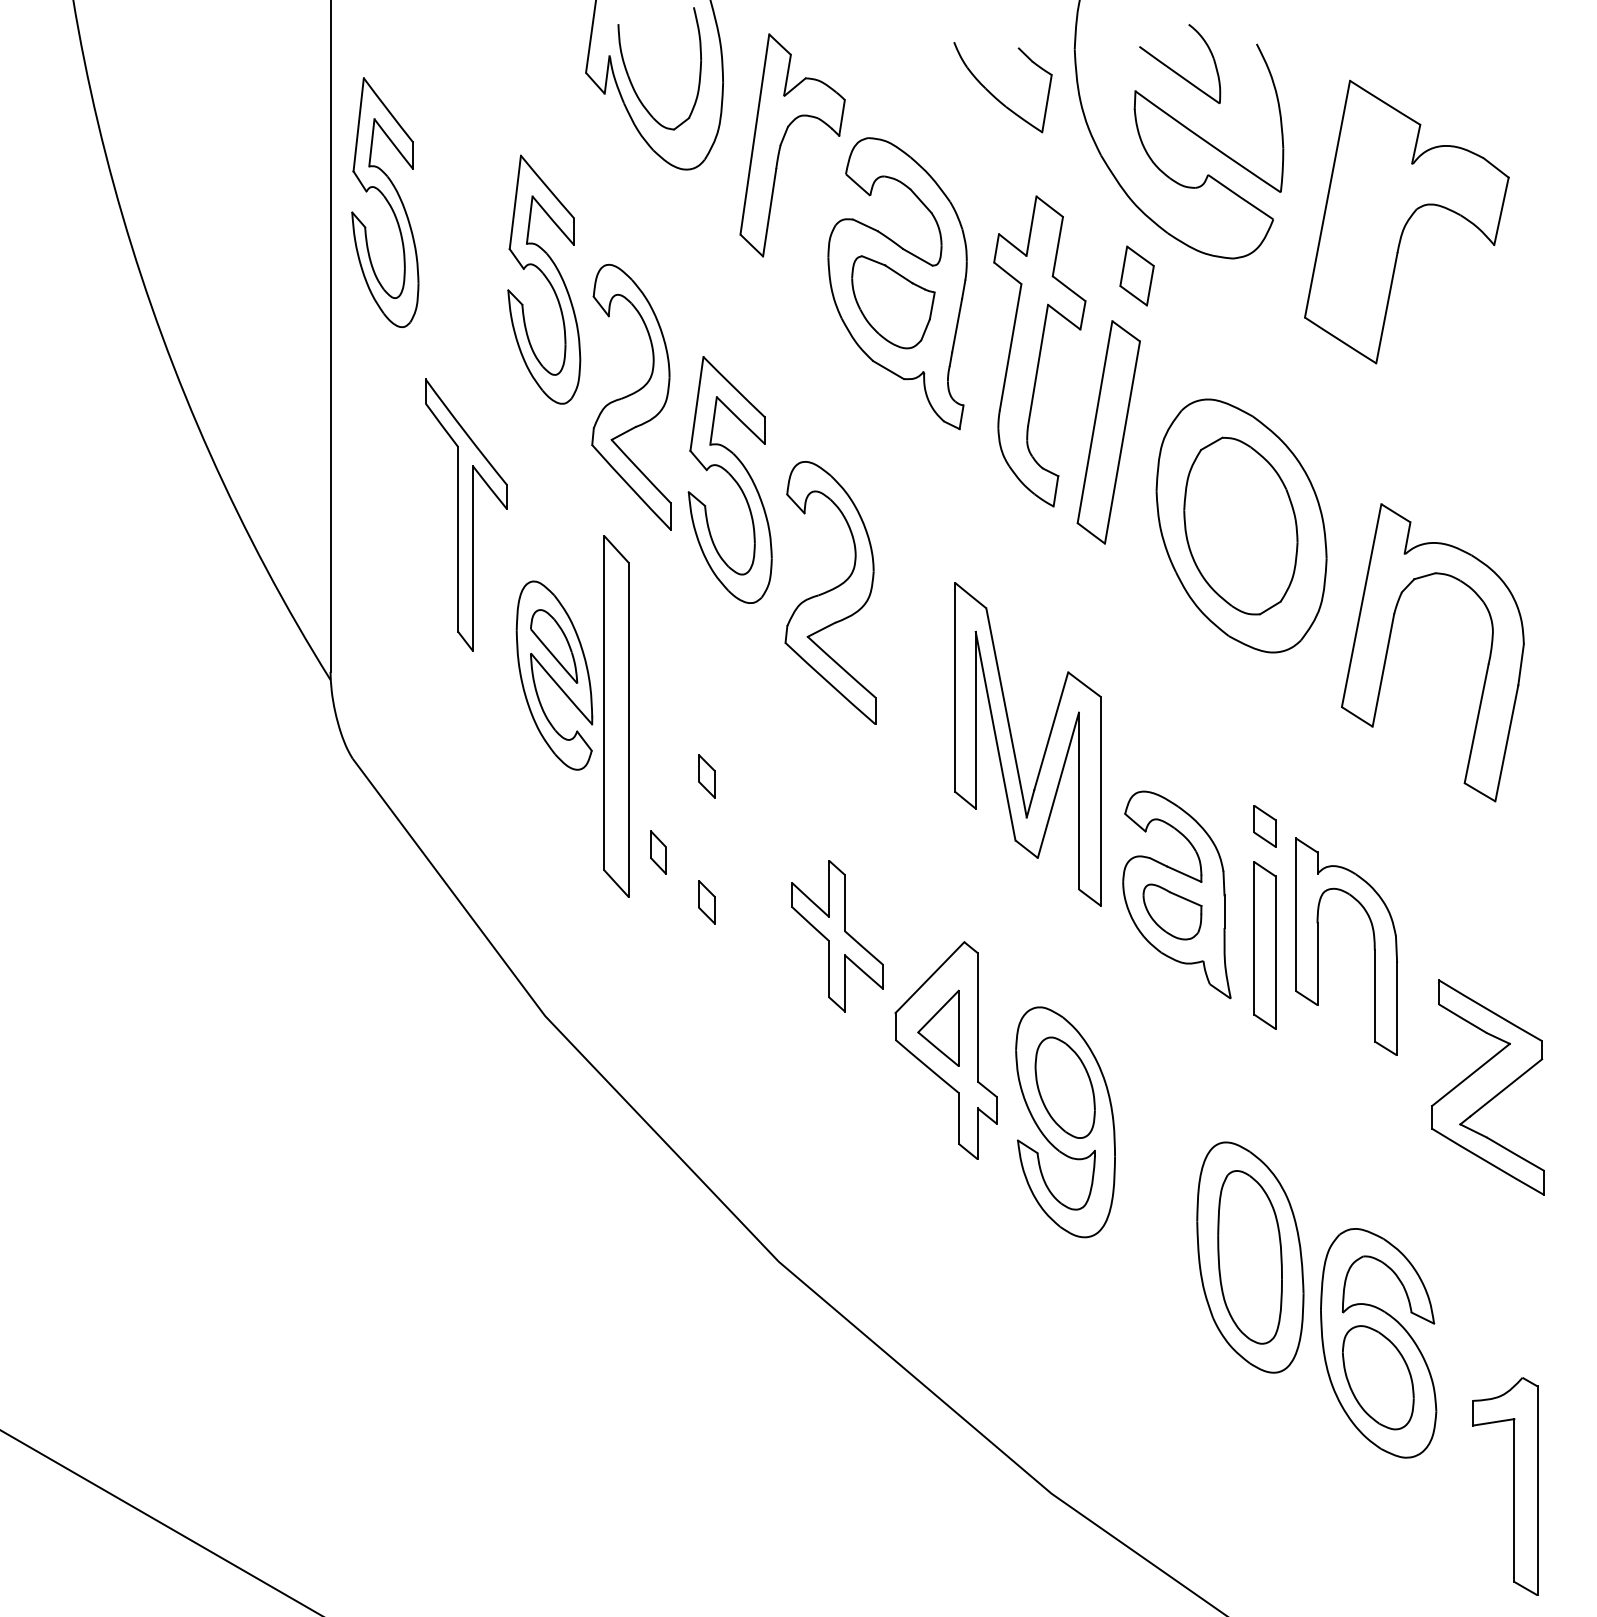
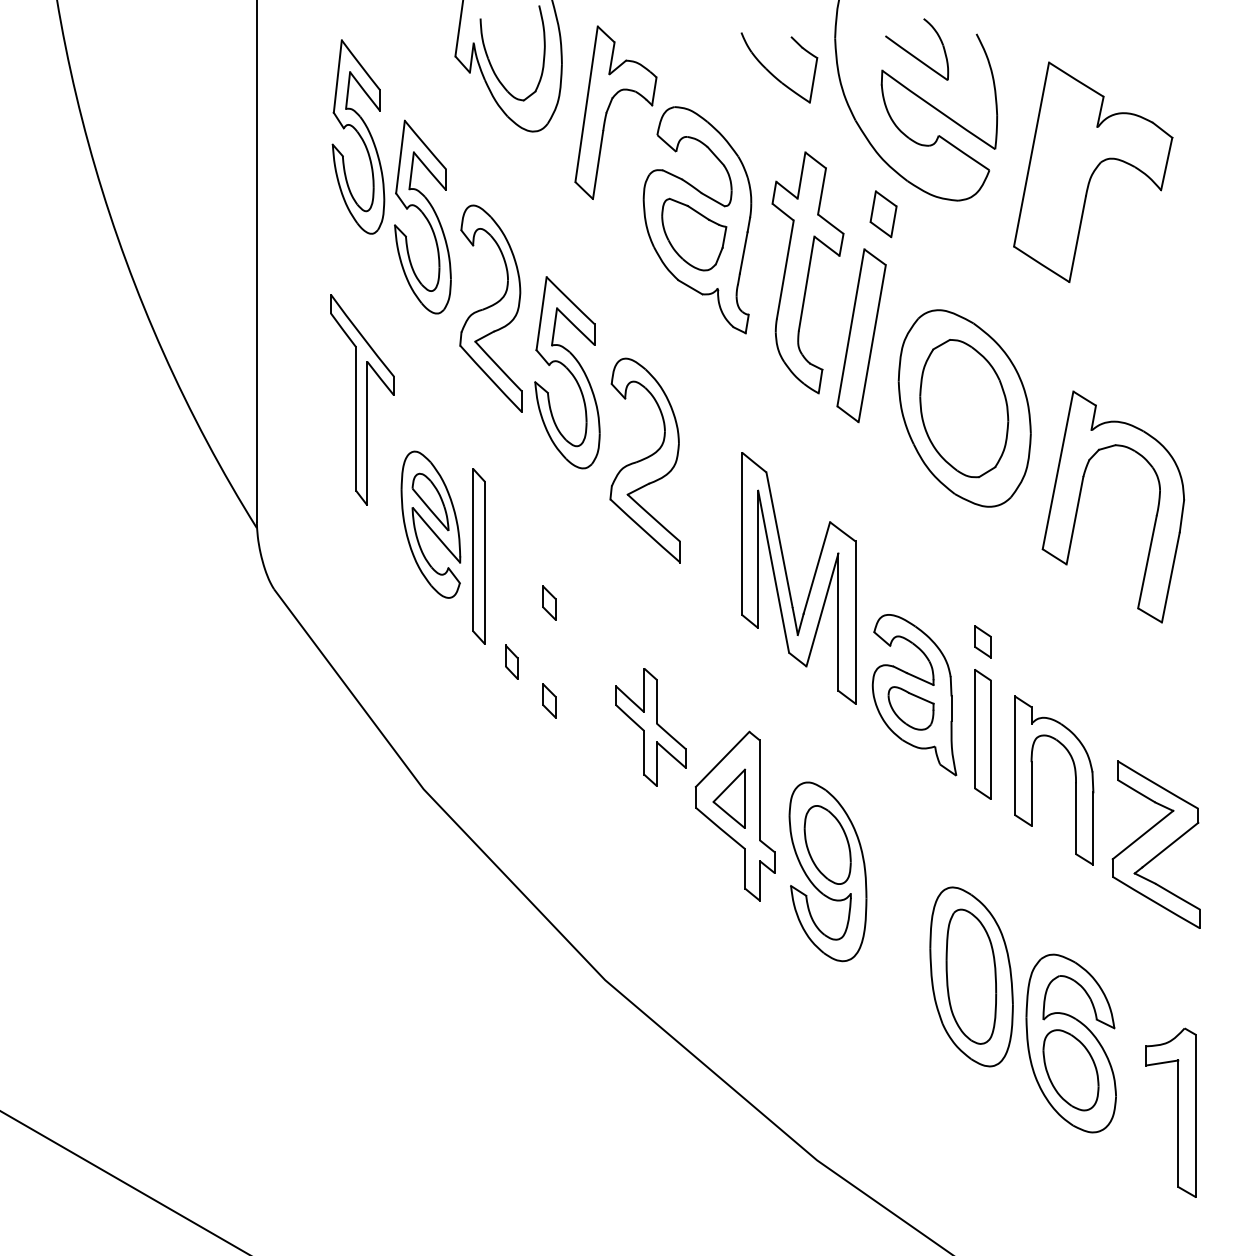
part: (385, 202) -> (358, 136), moved
part: (616, 716) -> (479, 556), size x0.62
part: (1373, 946) -> (1075, 780), moved
part: (1513, 1486) -> (1177, 1112), moved

